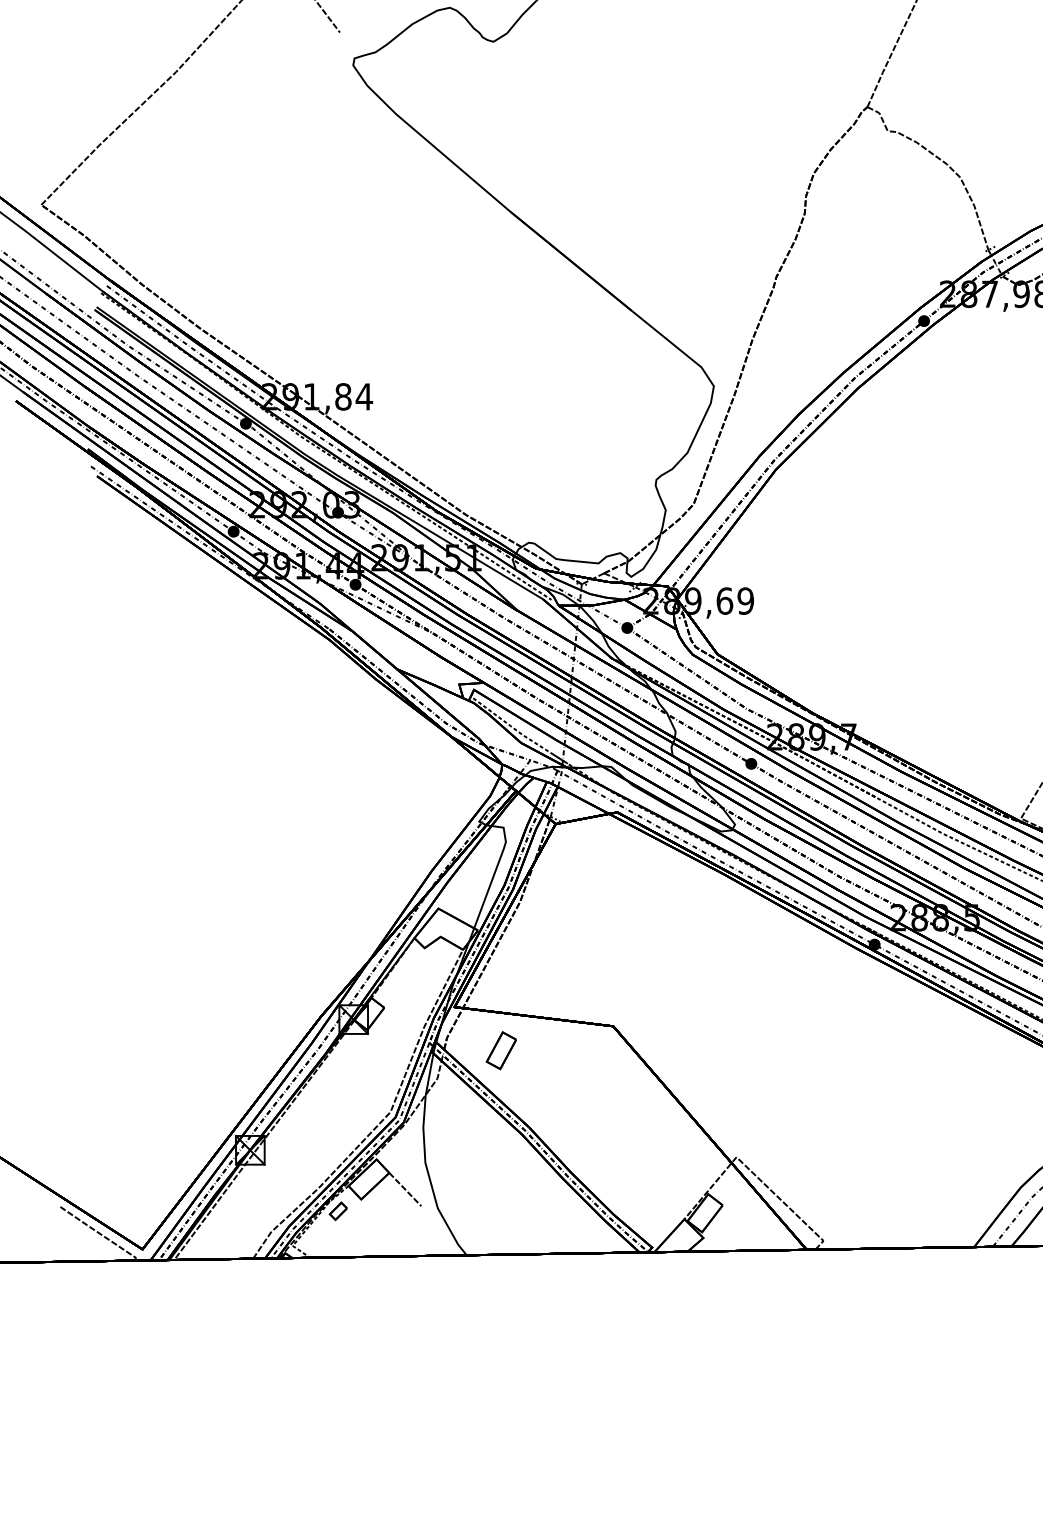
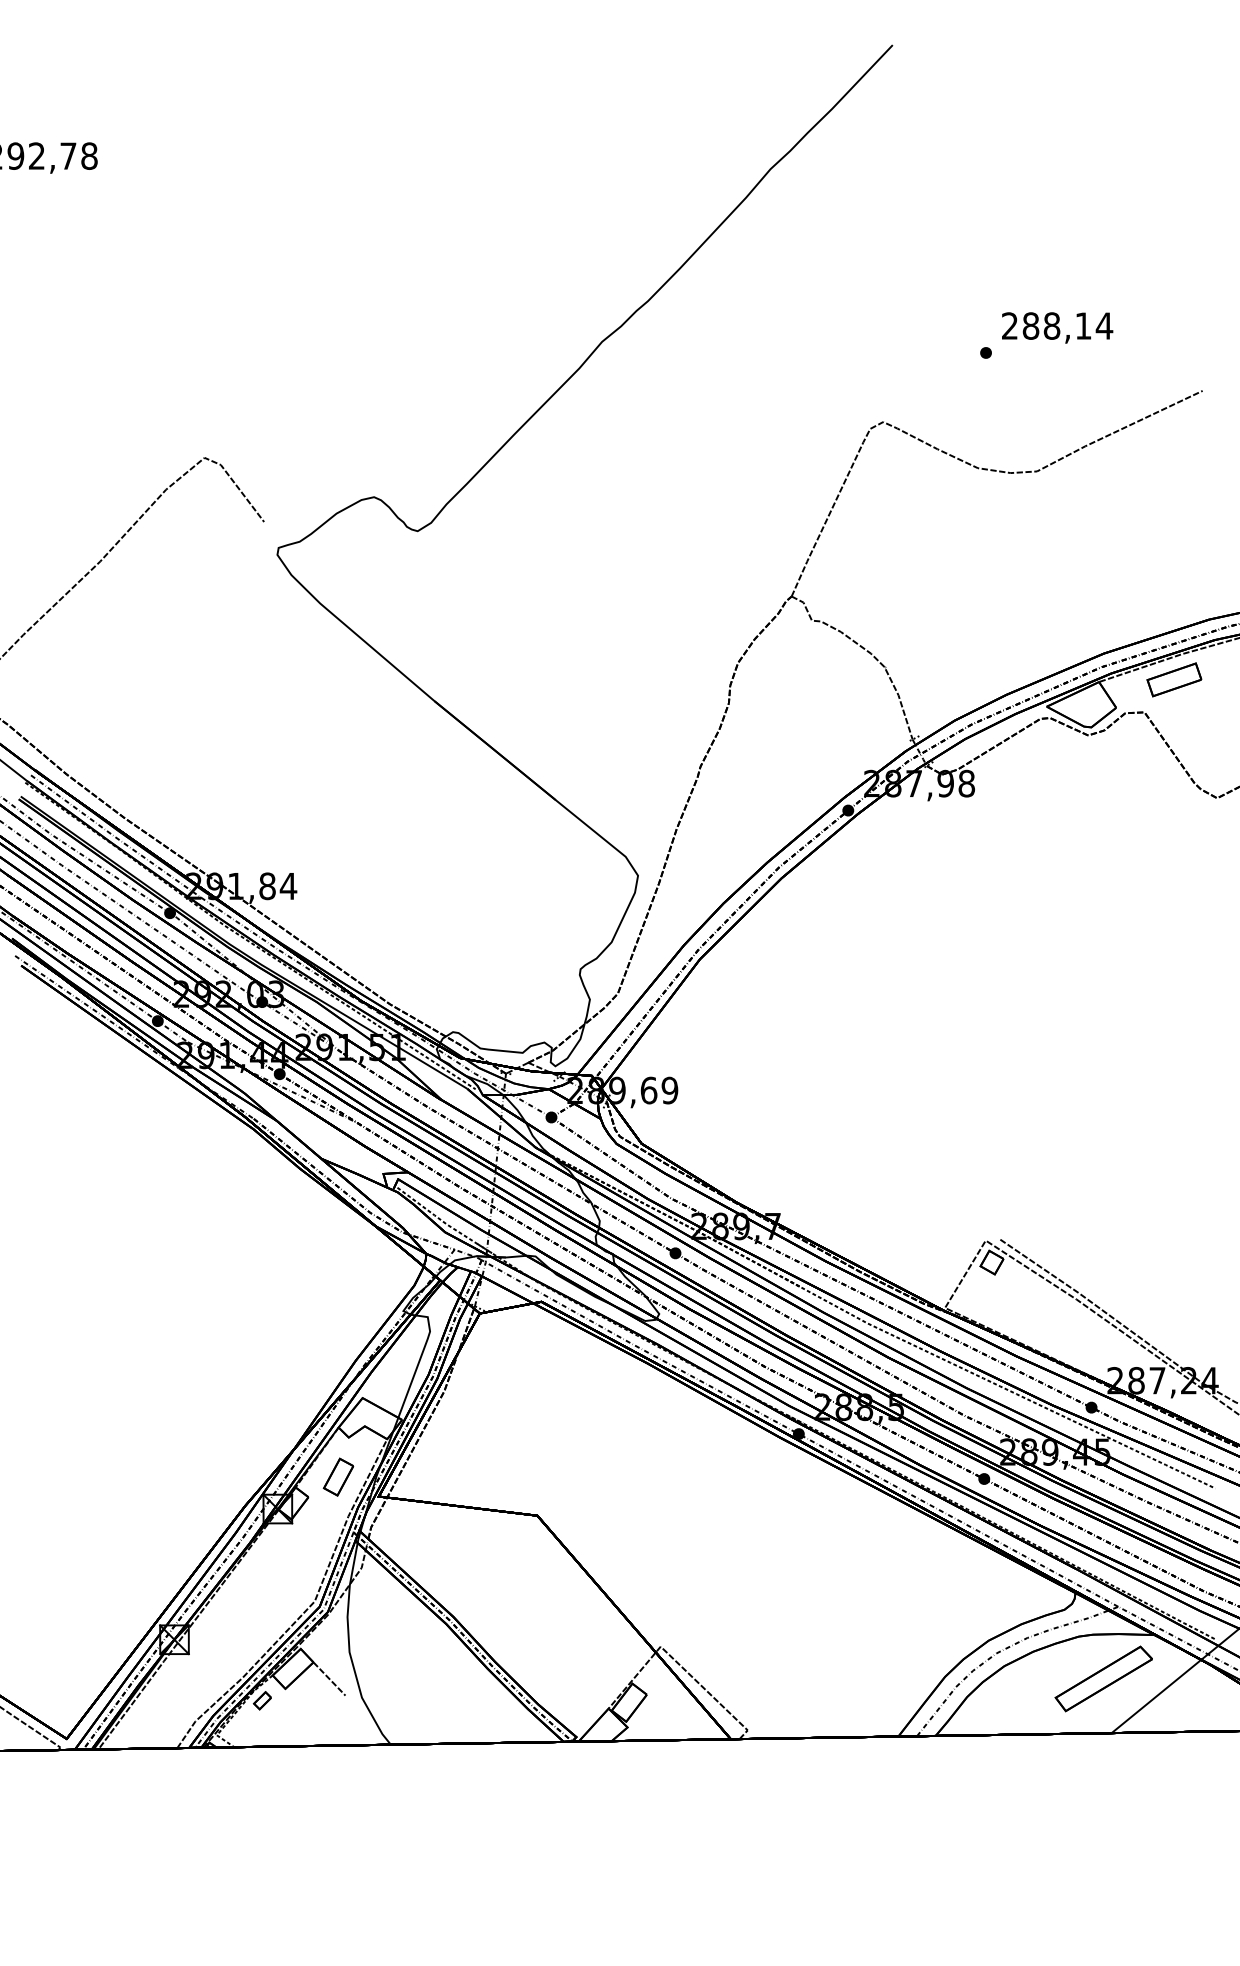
part: (501, 1050) -> (338, 1476), moved

